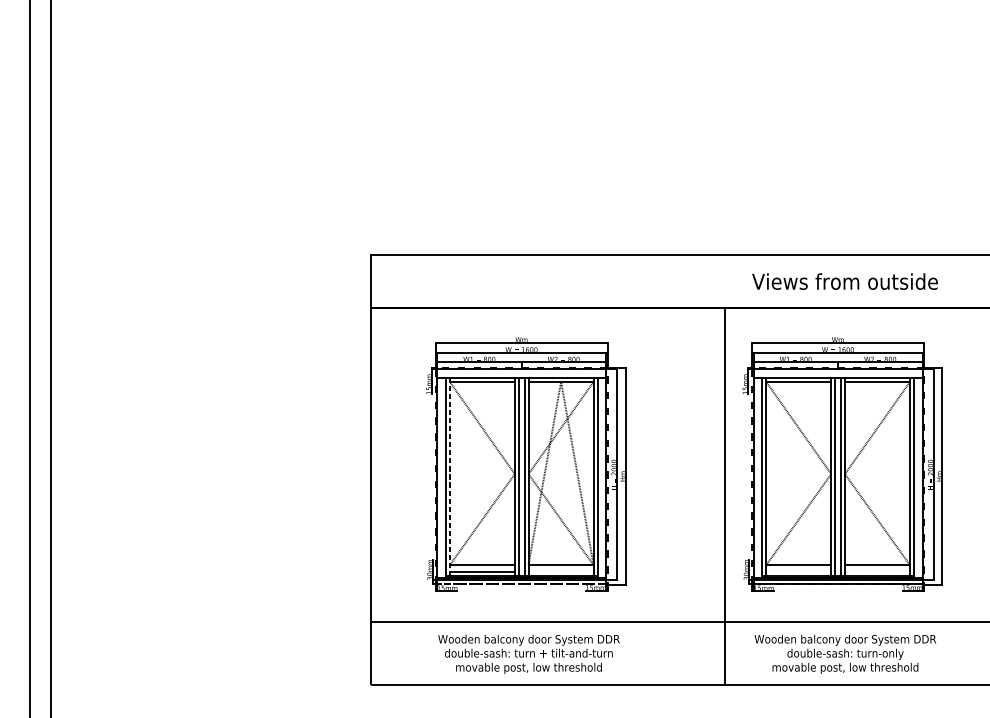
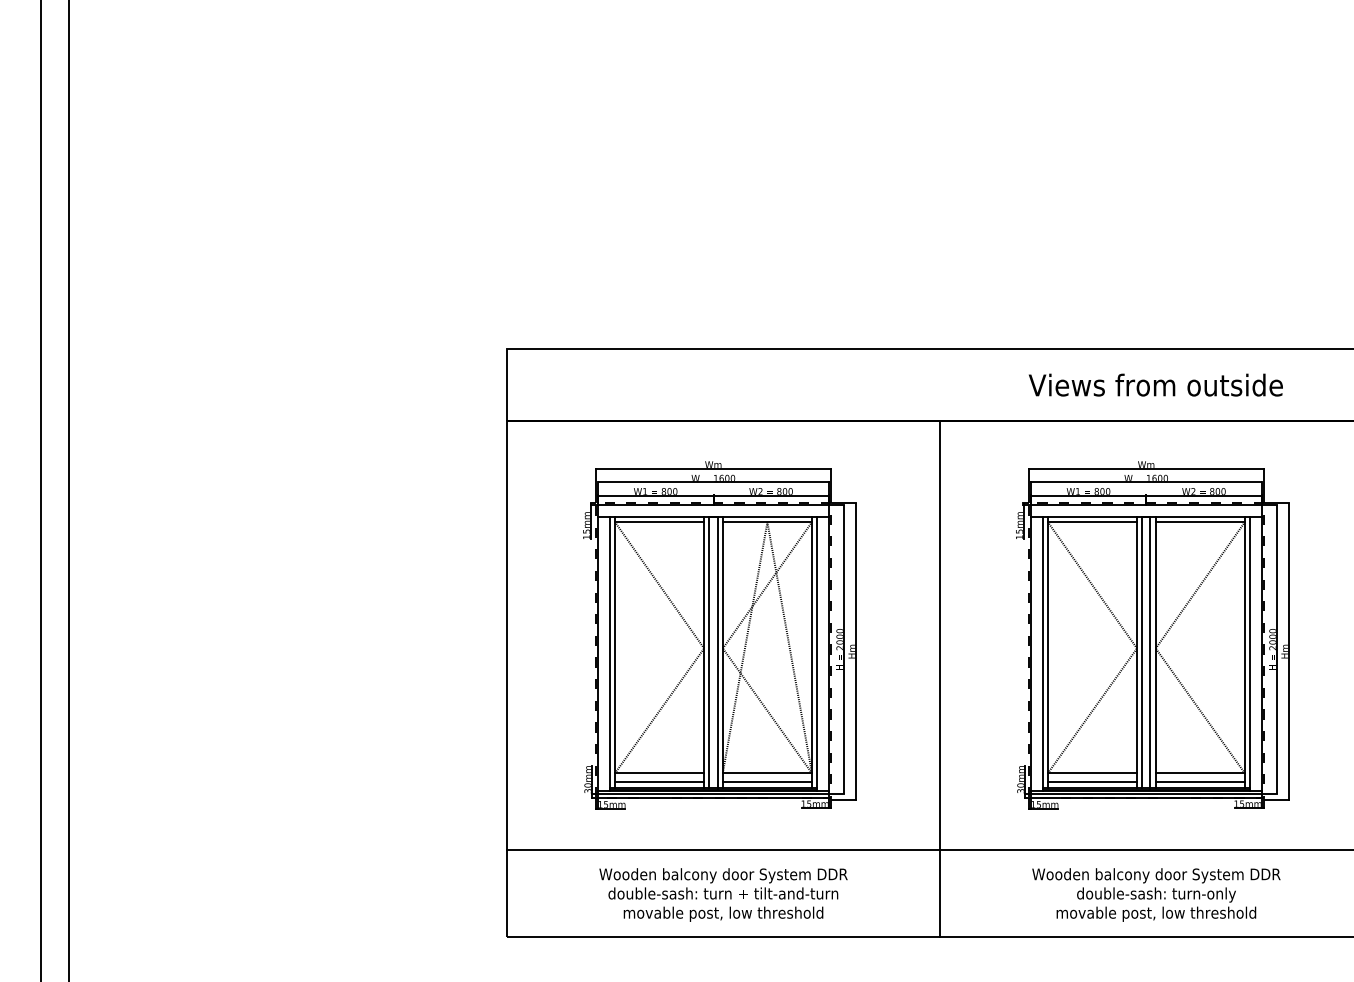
line: (450, 477) -> (615, 652), dashed -> solid
line: (724, 496) -> (939, 678), moved
line: (560, 572) -> (766, 782), added
line: (798, 572) -> (1092, 782), added
line: (876, 572) -> (1199, 782), added
line: (522, 583) -> (714, 798), dashed -> solid

